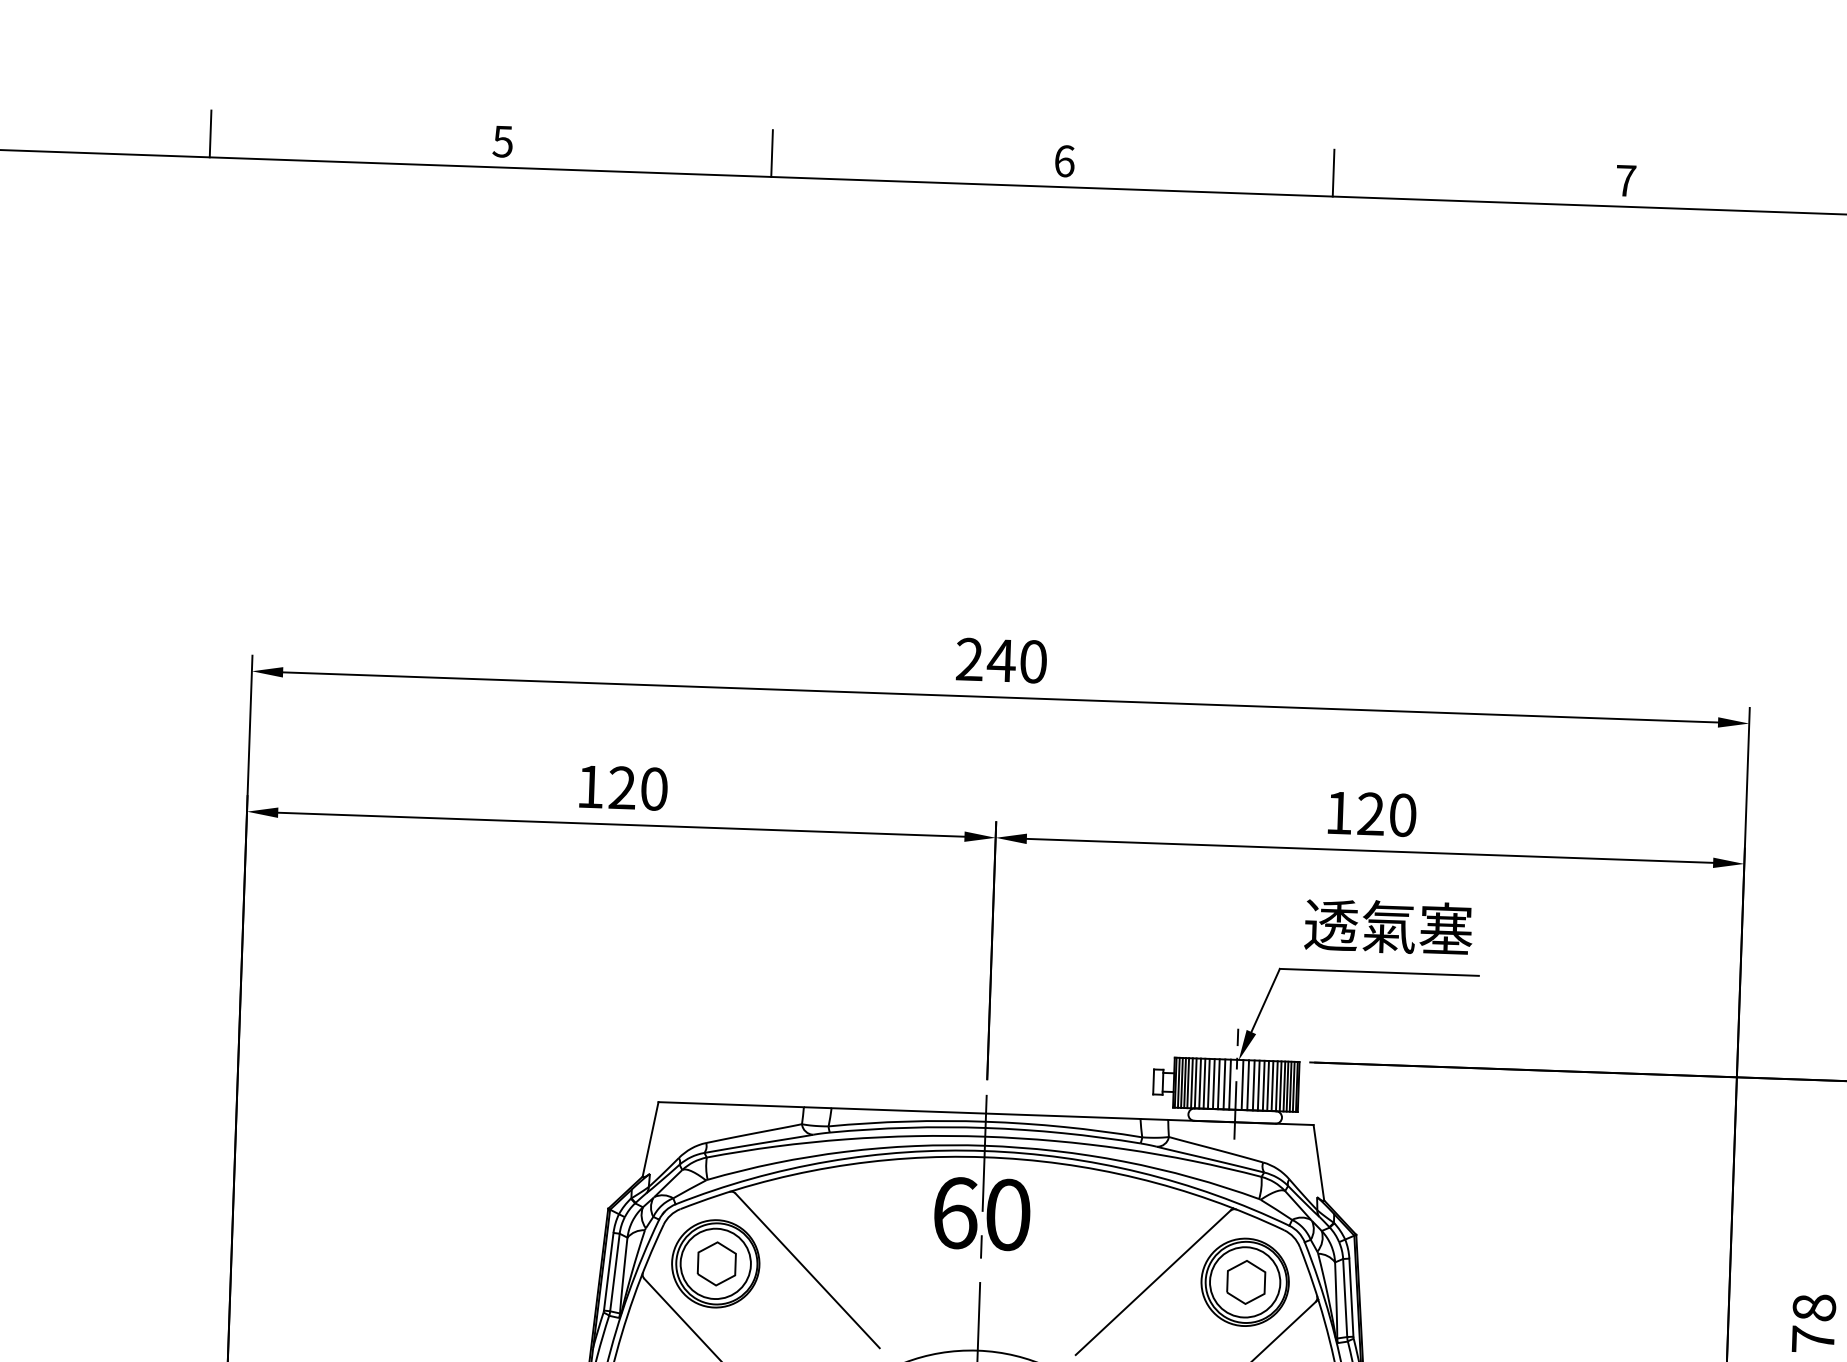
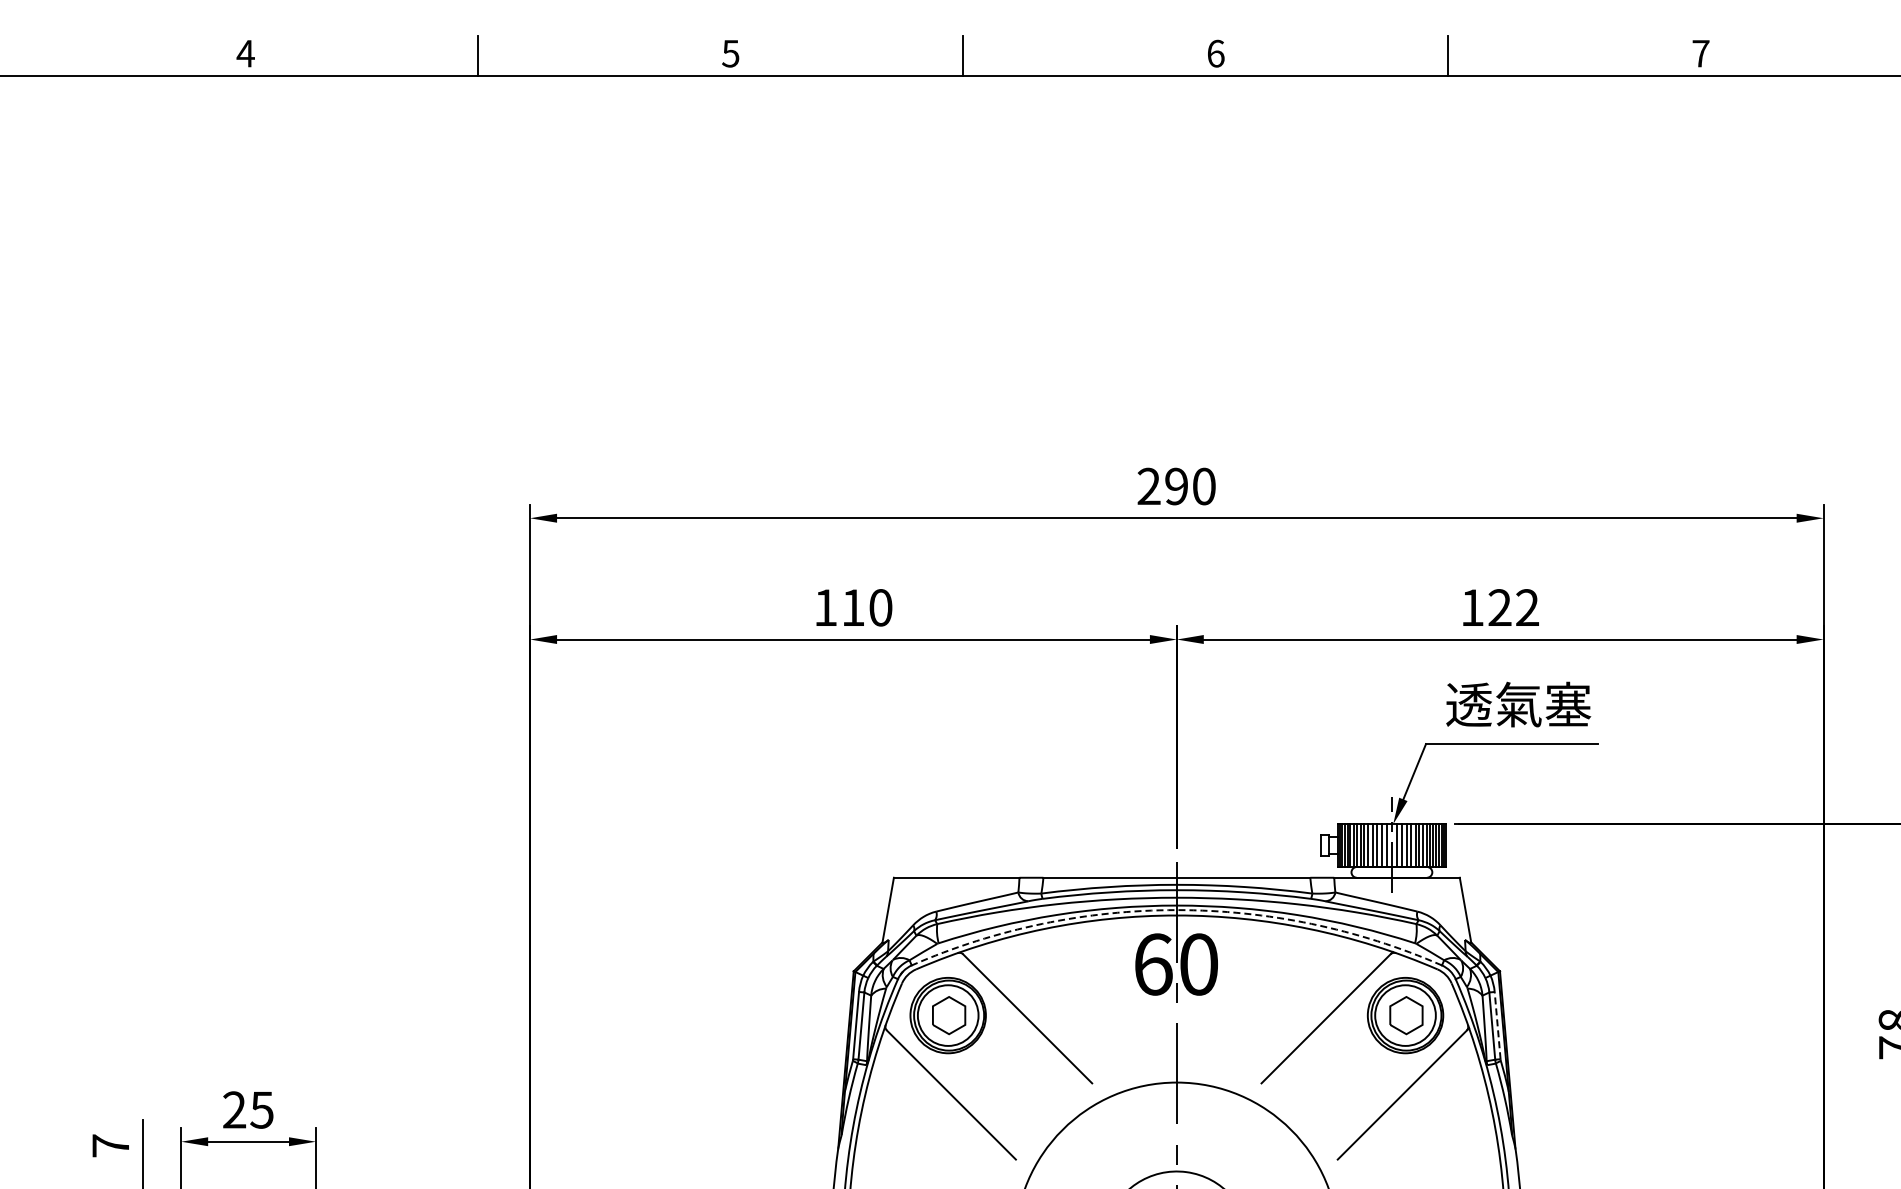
text: (1001, 660) -> (1176, 486), 240 -> 290
text: (622, 787) -> (853, 607), 120 -> 110
text: (1402, 814) -> (1527, 607), 120 -> 122
arc: (984, 1151) -> (1176, 910), solid -> dashed
line: (1351, 1297) -> (1497, 1025), solid -> dashed

